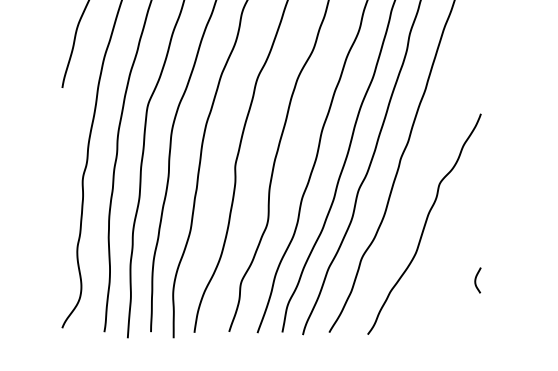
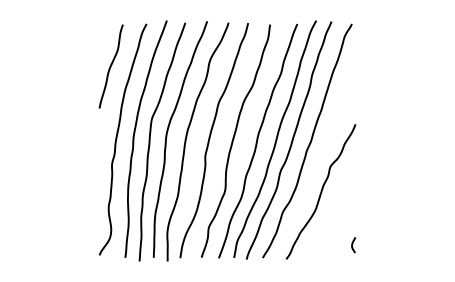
curve: (477, 279) -> (353, 244), moved

